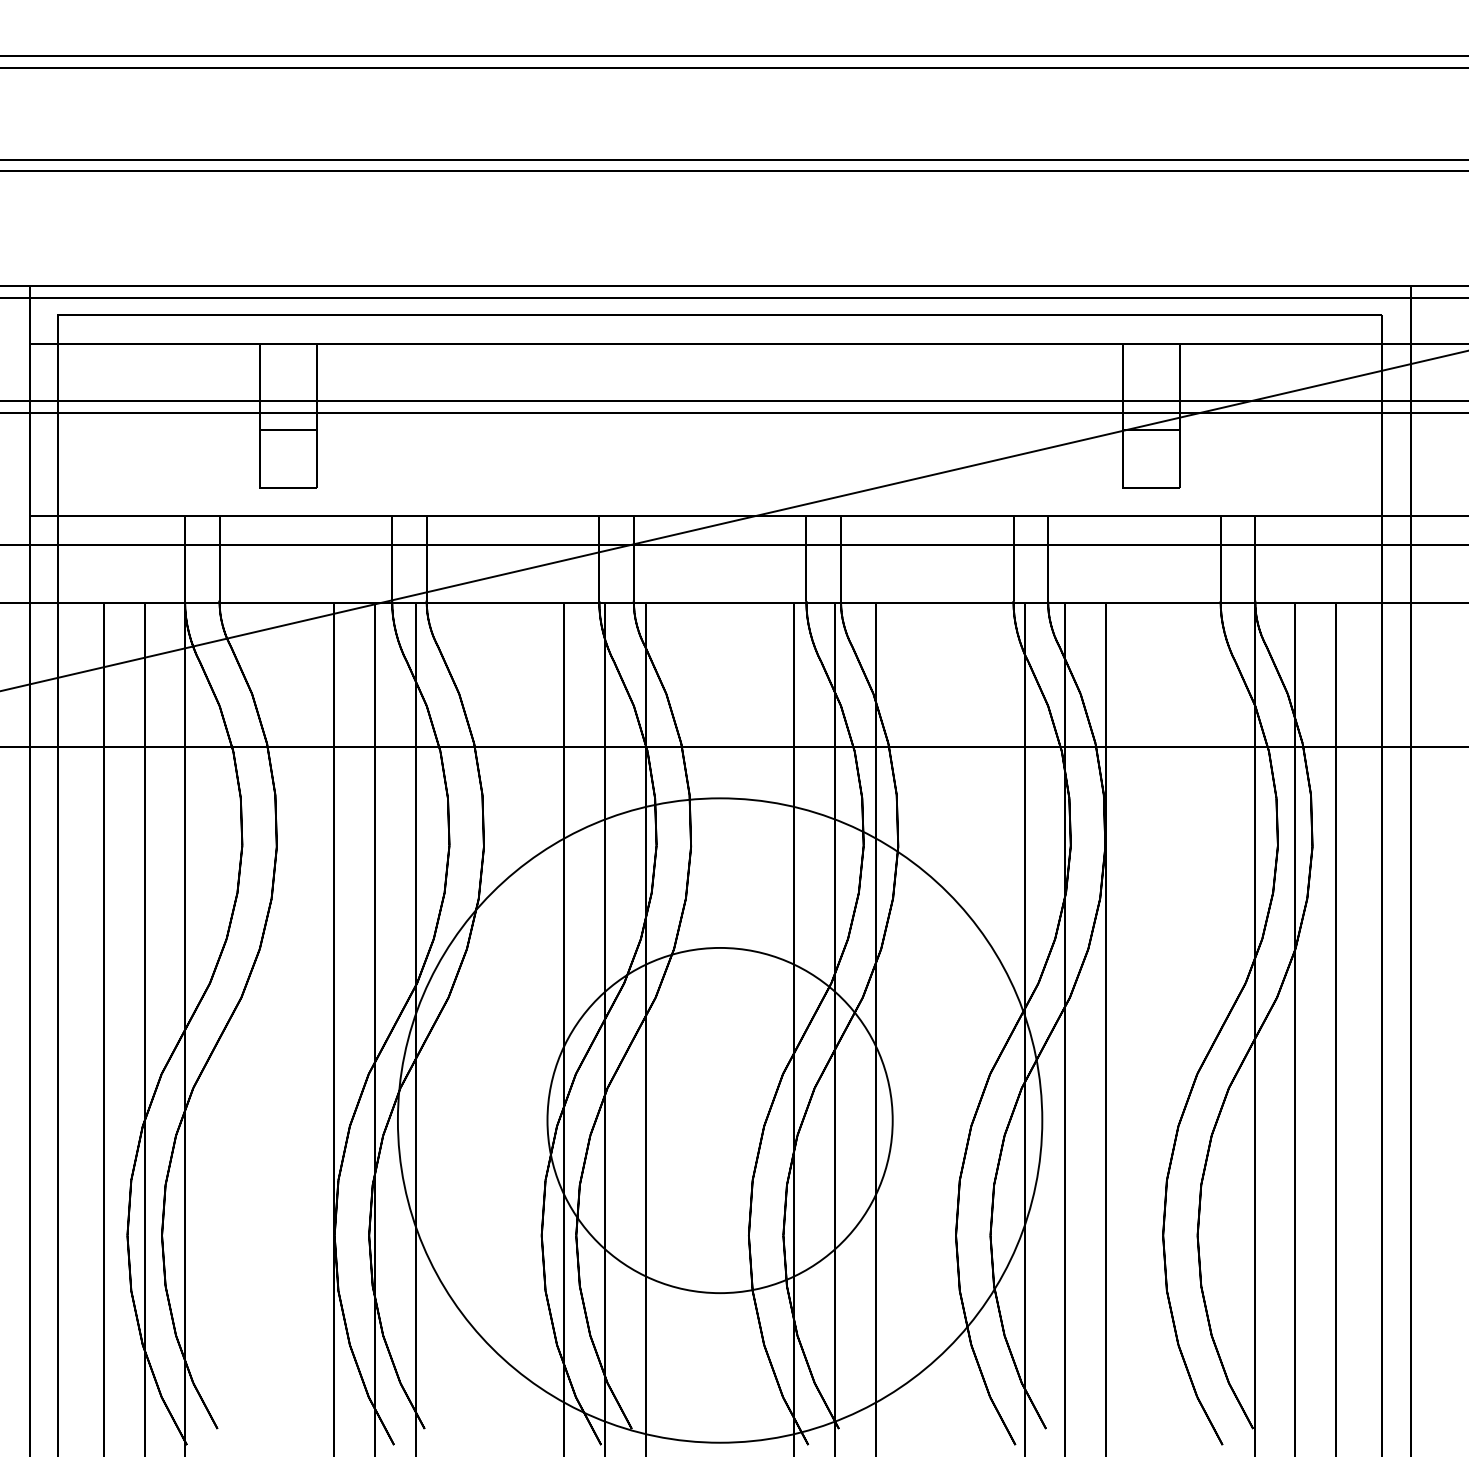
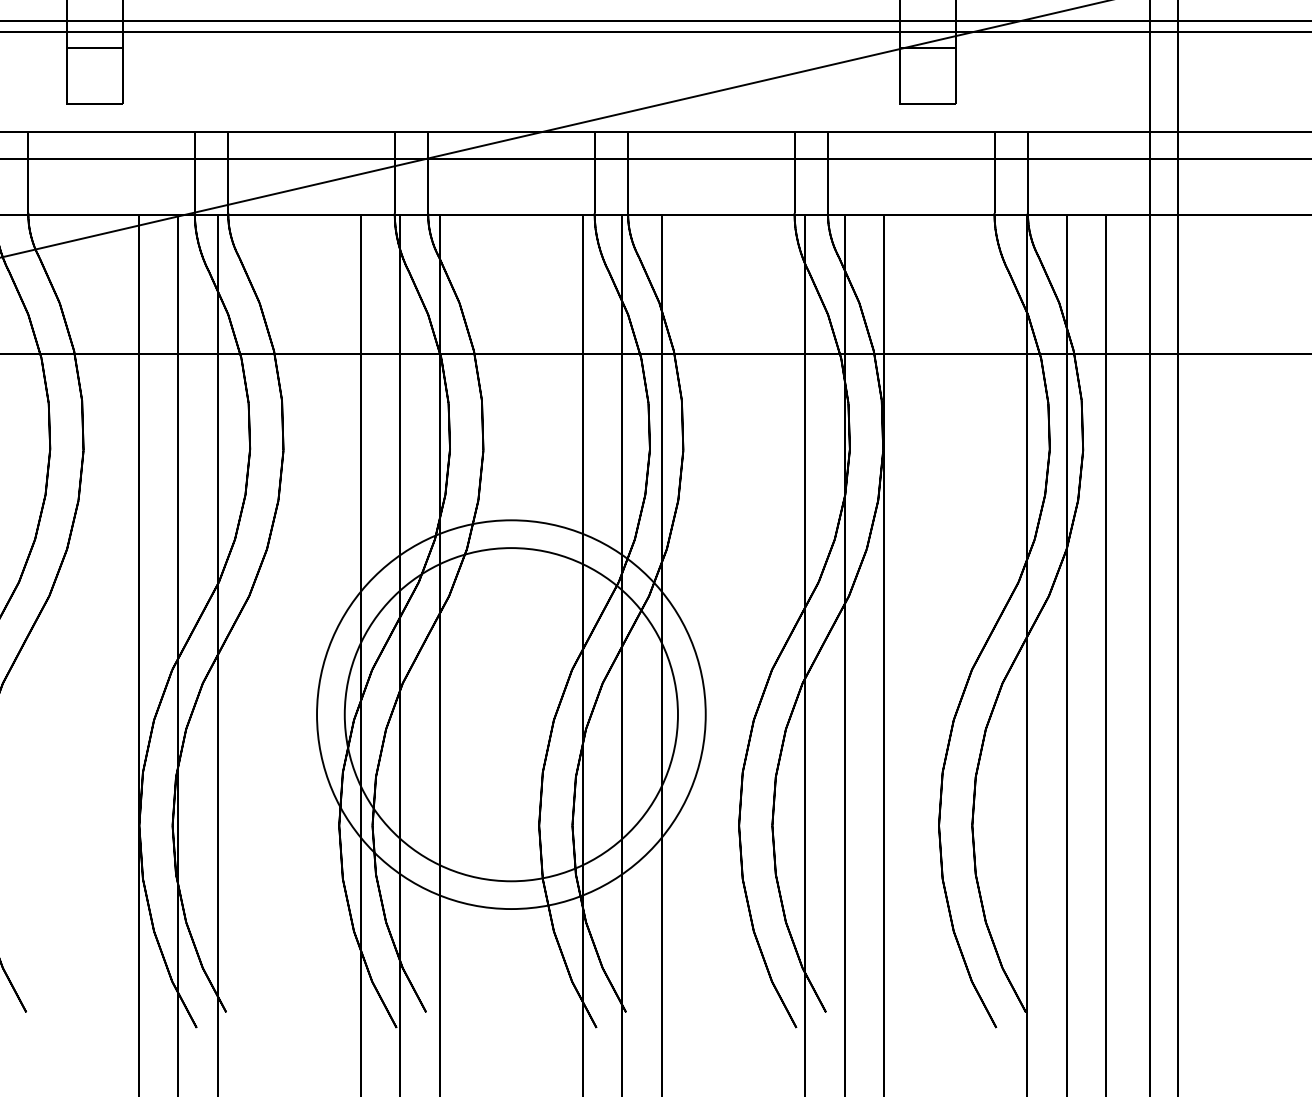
circle: (719, 1120) -> (510, 714), size x0.62

